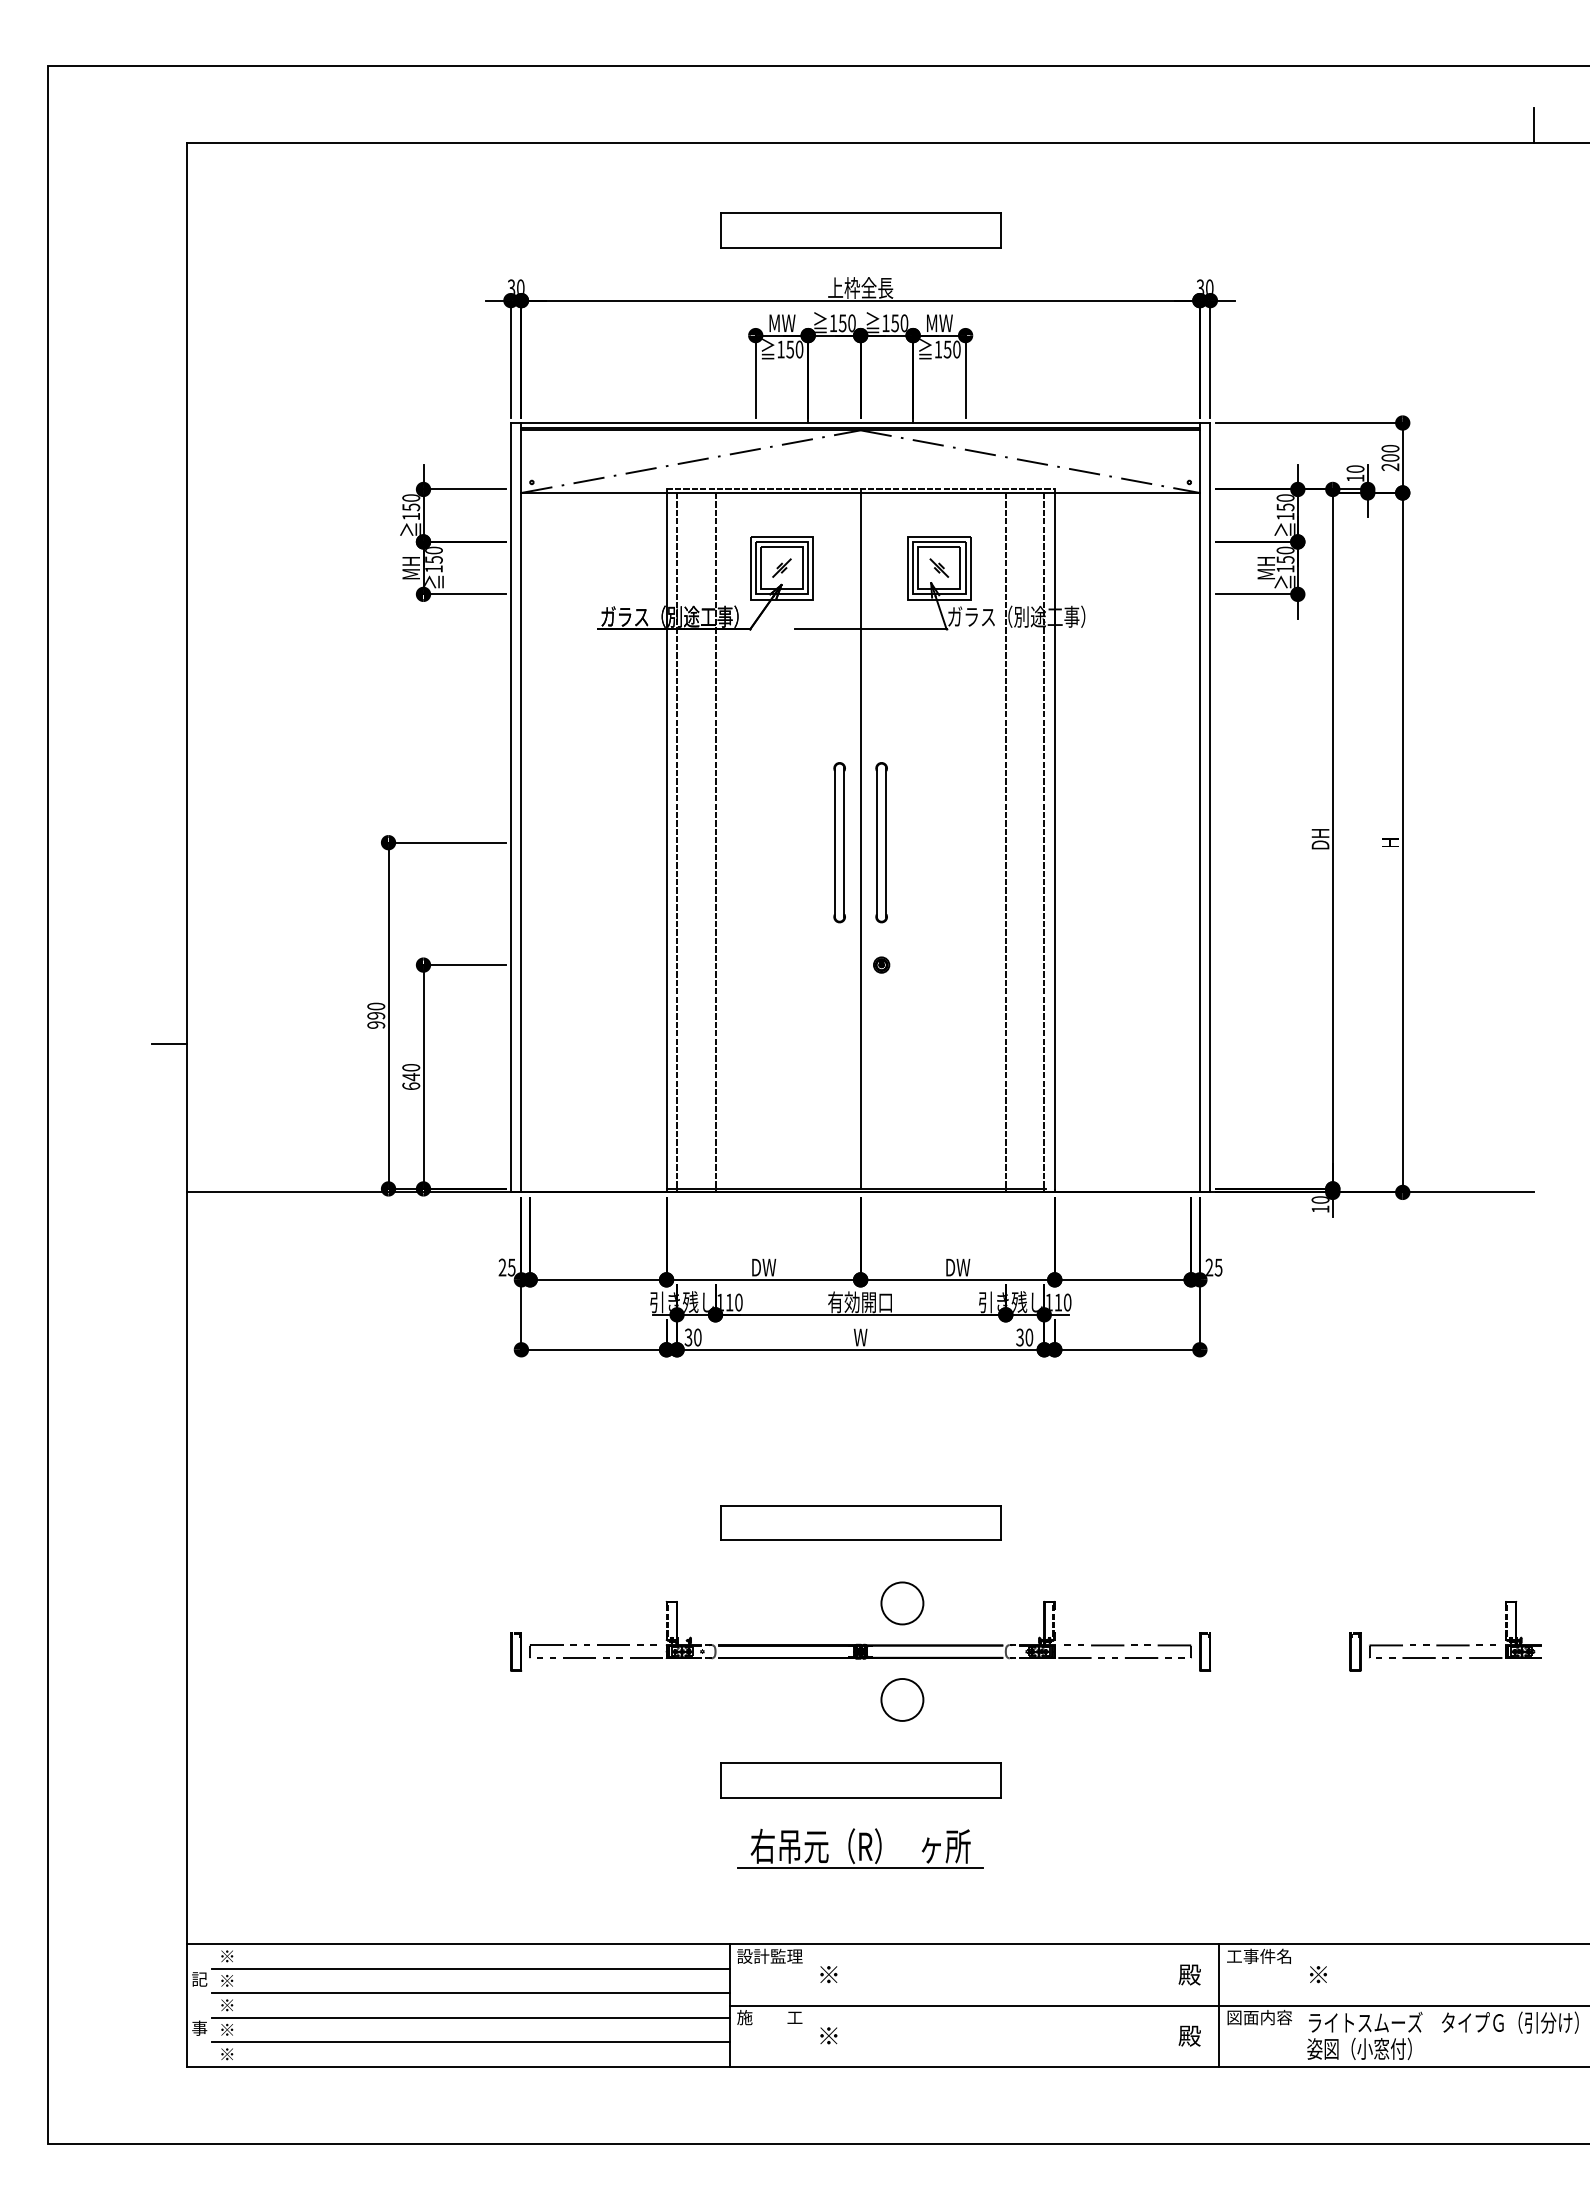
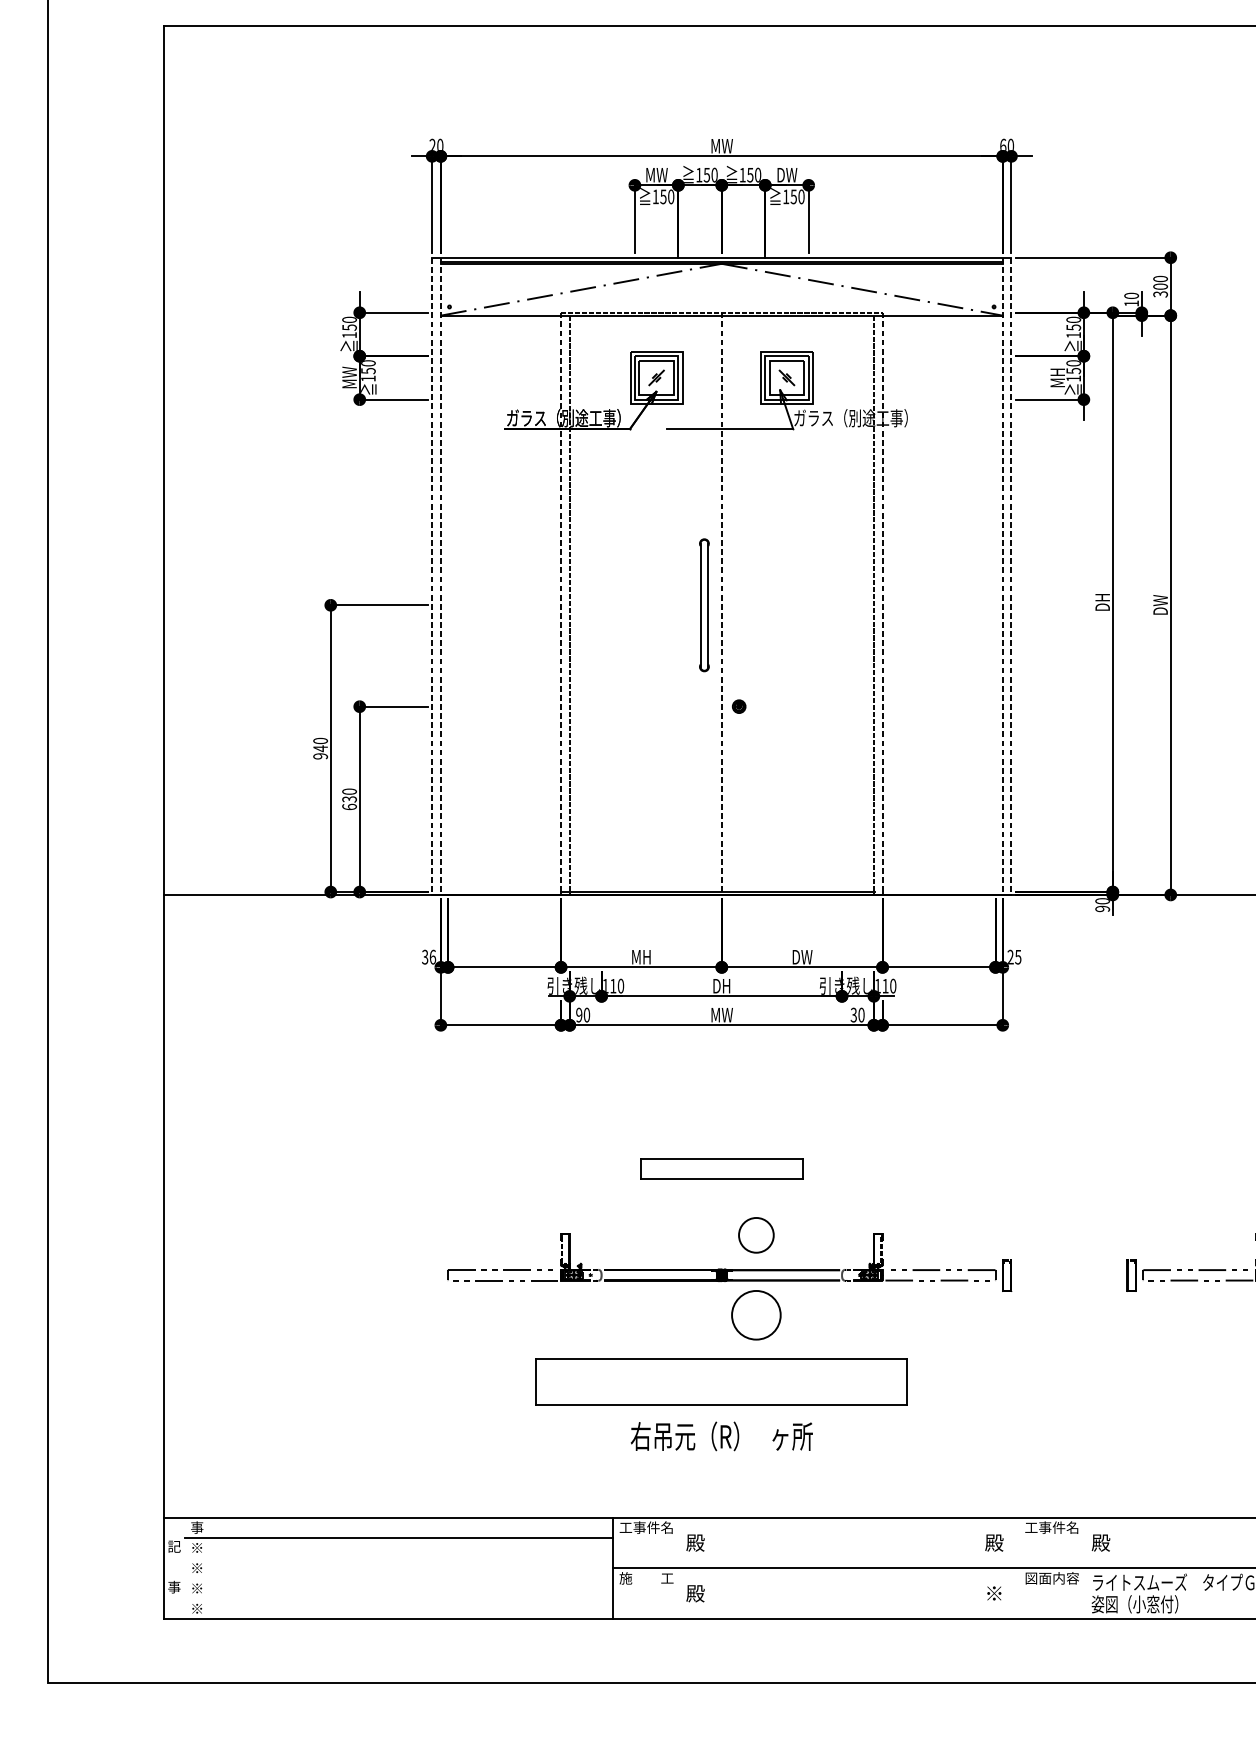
part: (860, 230) -> (721, 98), removed
text: (511, 286) -> (432, 144), 30 -> 20
text: (1200, 286) -> (1003, 144), 30 -> 60
text: (860, 287) -> (721, 145), 上枠全長 -> MW
text: (939, 322) -> (787, 174), MW -> DW
text: (1390, 467) -> (1160, 294), 200 -> 300
text: (410, 567) -> (348, 377), MH -> MW
line: (510, 807) -> (431, 576), solid -> dashed
line: (521, 807) -> (440, 576), solid -> dashed
line: (1199, 807) -> (1002, 576), solid -> dashed
line: (1210, 807) -> (1011, 576), solid -> dashed
line: (666, 839) -> (560, 602), solid -> dashed
line: (1054, 839) -> (882, 602), solid -> dashed
line: (860, 840) -> (721, 603), solid -> dashed
text: (1390, 841) -> (1160, 604), H -> DW
line: (715, 842) -> (601, 605), removed
part: (881, 842) -> (739, 605), removed
line: (1005, 842) -> (841, 605), removed
text: (376, 1015) -> (320, 748), 990 -> 940
line: (169, 1043) -> (149, 771), removed
text: (411, 1076) -> (349, 798), 640 -> 630
text: (1320, 1209) -> (1102, 909), 10 -> 90
text: (506, 1267) -> (428, 957), 25 -> 36
text: (764, 1267) -> (642, 957), DW -> MH
text: (859, 1302) -> (720, 986), 有効開口 -> DH
text: (688, 1337) -> (579, 1015), 30 -> 90
text: (861, 1337) -> (722, 1015), W -> MW
part: (860, 1522) -> (721, 1168), size x0.7
part: (516, 1651) -> (436, 1275), removed
circle: (902, 1699) -> (756, 1314), size x1.4
part: (860, 1780) -> (721, 1382), size x1.6
line: (860, 1867) -> (721, 1454), removed
text: (226, 1955) -> (196, 1526), ※ -> 事
text: (769, 1955) -> (646, 1526), 設計監理 -> 工事件名
text: (828, 1974) -> (695, 1542), ※ -> 殿
text: (1318, 1974) -> (1100, 1542), ※ -> 殿
line: (470, 1993) -> (398, 1558), removed
line: (1219, 2005) -> (1018, 1568), removed
line: (470, 2017) -> (398, 1578), removed
text: (828, 2035) -> (695, 1593), ※ -> 殿
text: (1189, 2035) -> (994, 1593), 殿 -> ※
line: (470, 2042) -> (398, 1598), removed

